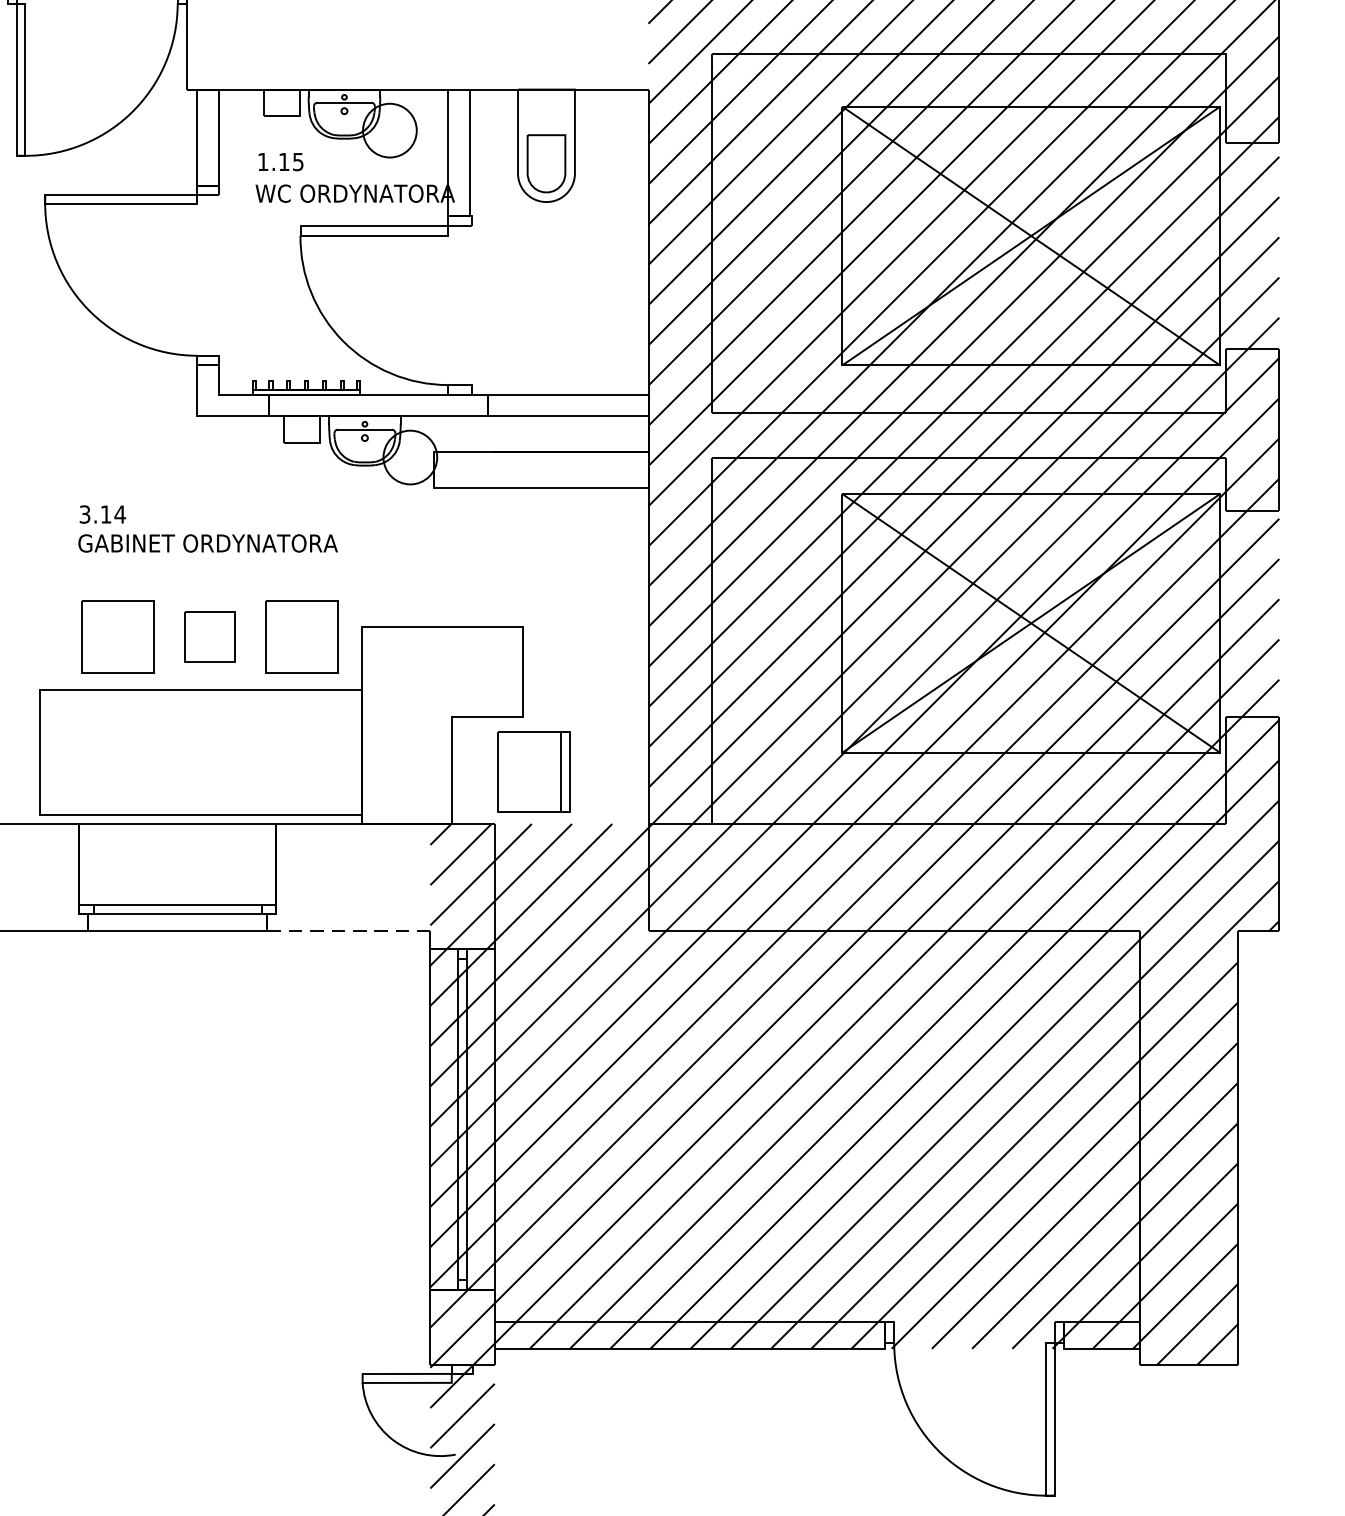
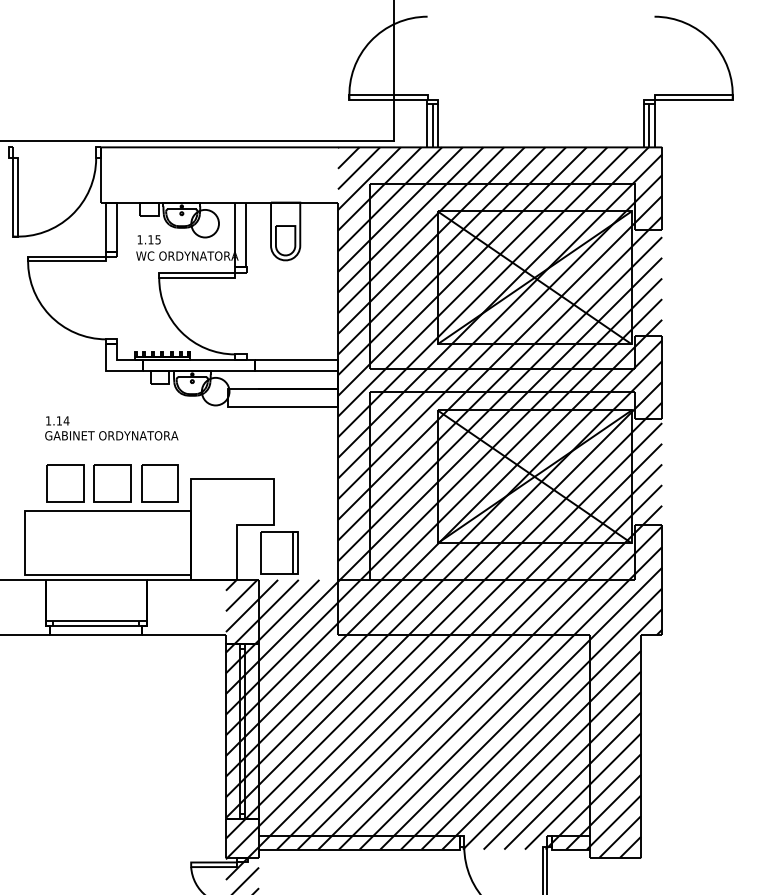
text: (84, 513) -> (48, 420), 3.14 -> 1.14
part: (209, 636) -> (112, 483), size x1.43
line: (349, 932) -> (184, 635), dashed -> solid

